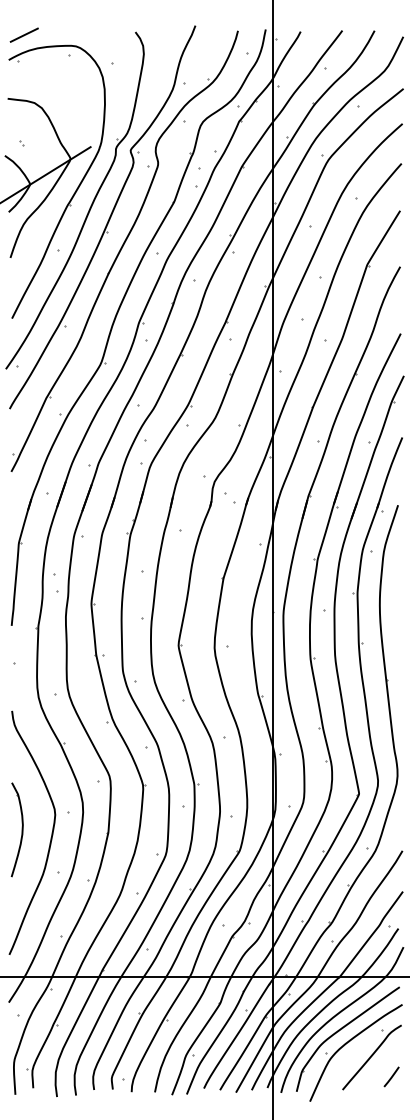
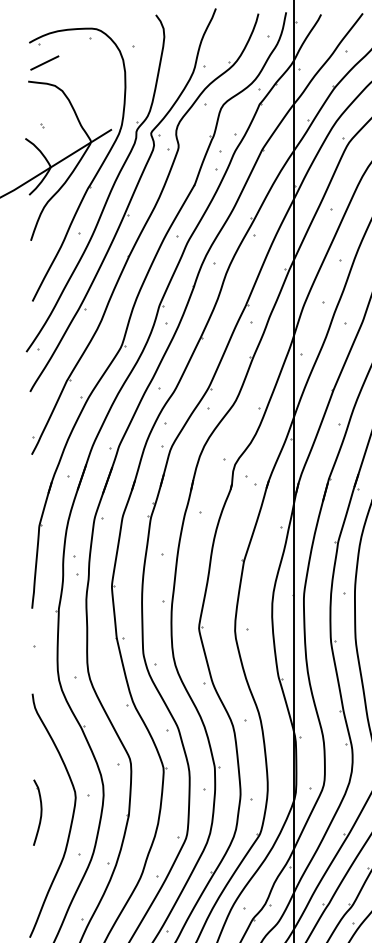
line: (23, 34) -> (43, 62), moved
part: (16, 829) -> (36, 812), size x0.7

